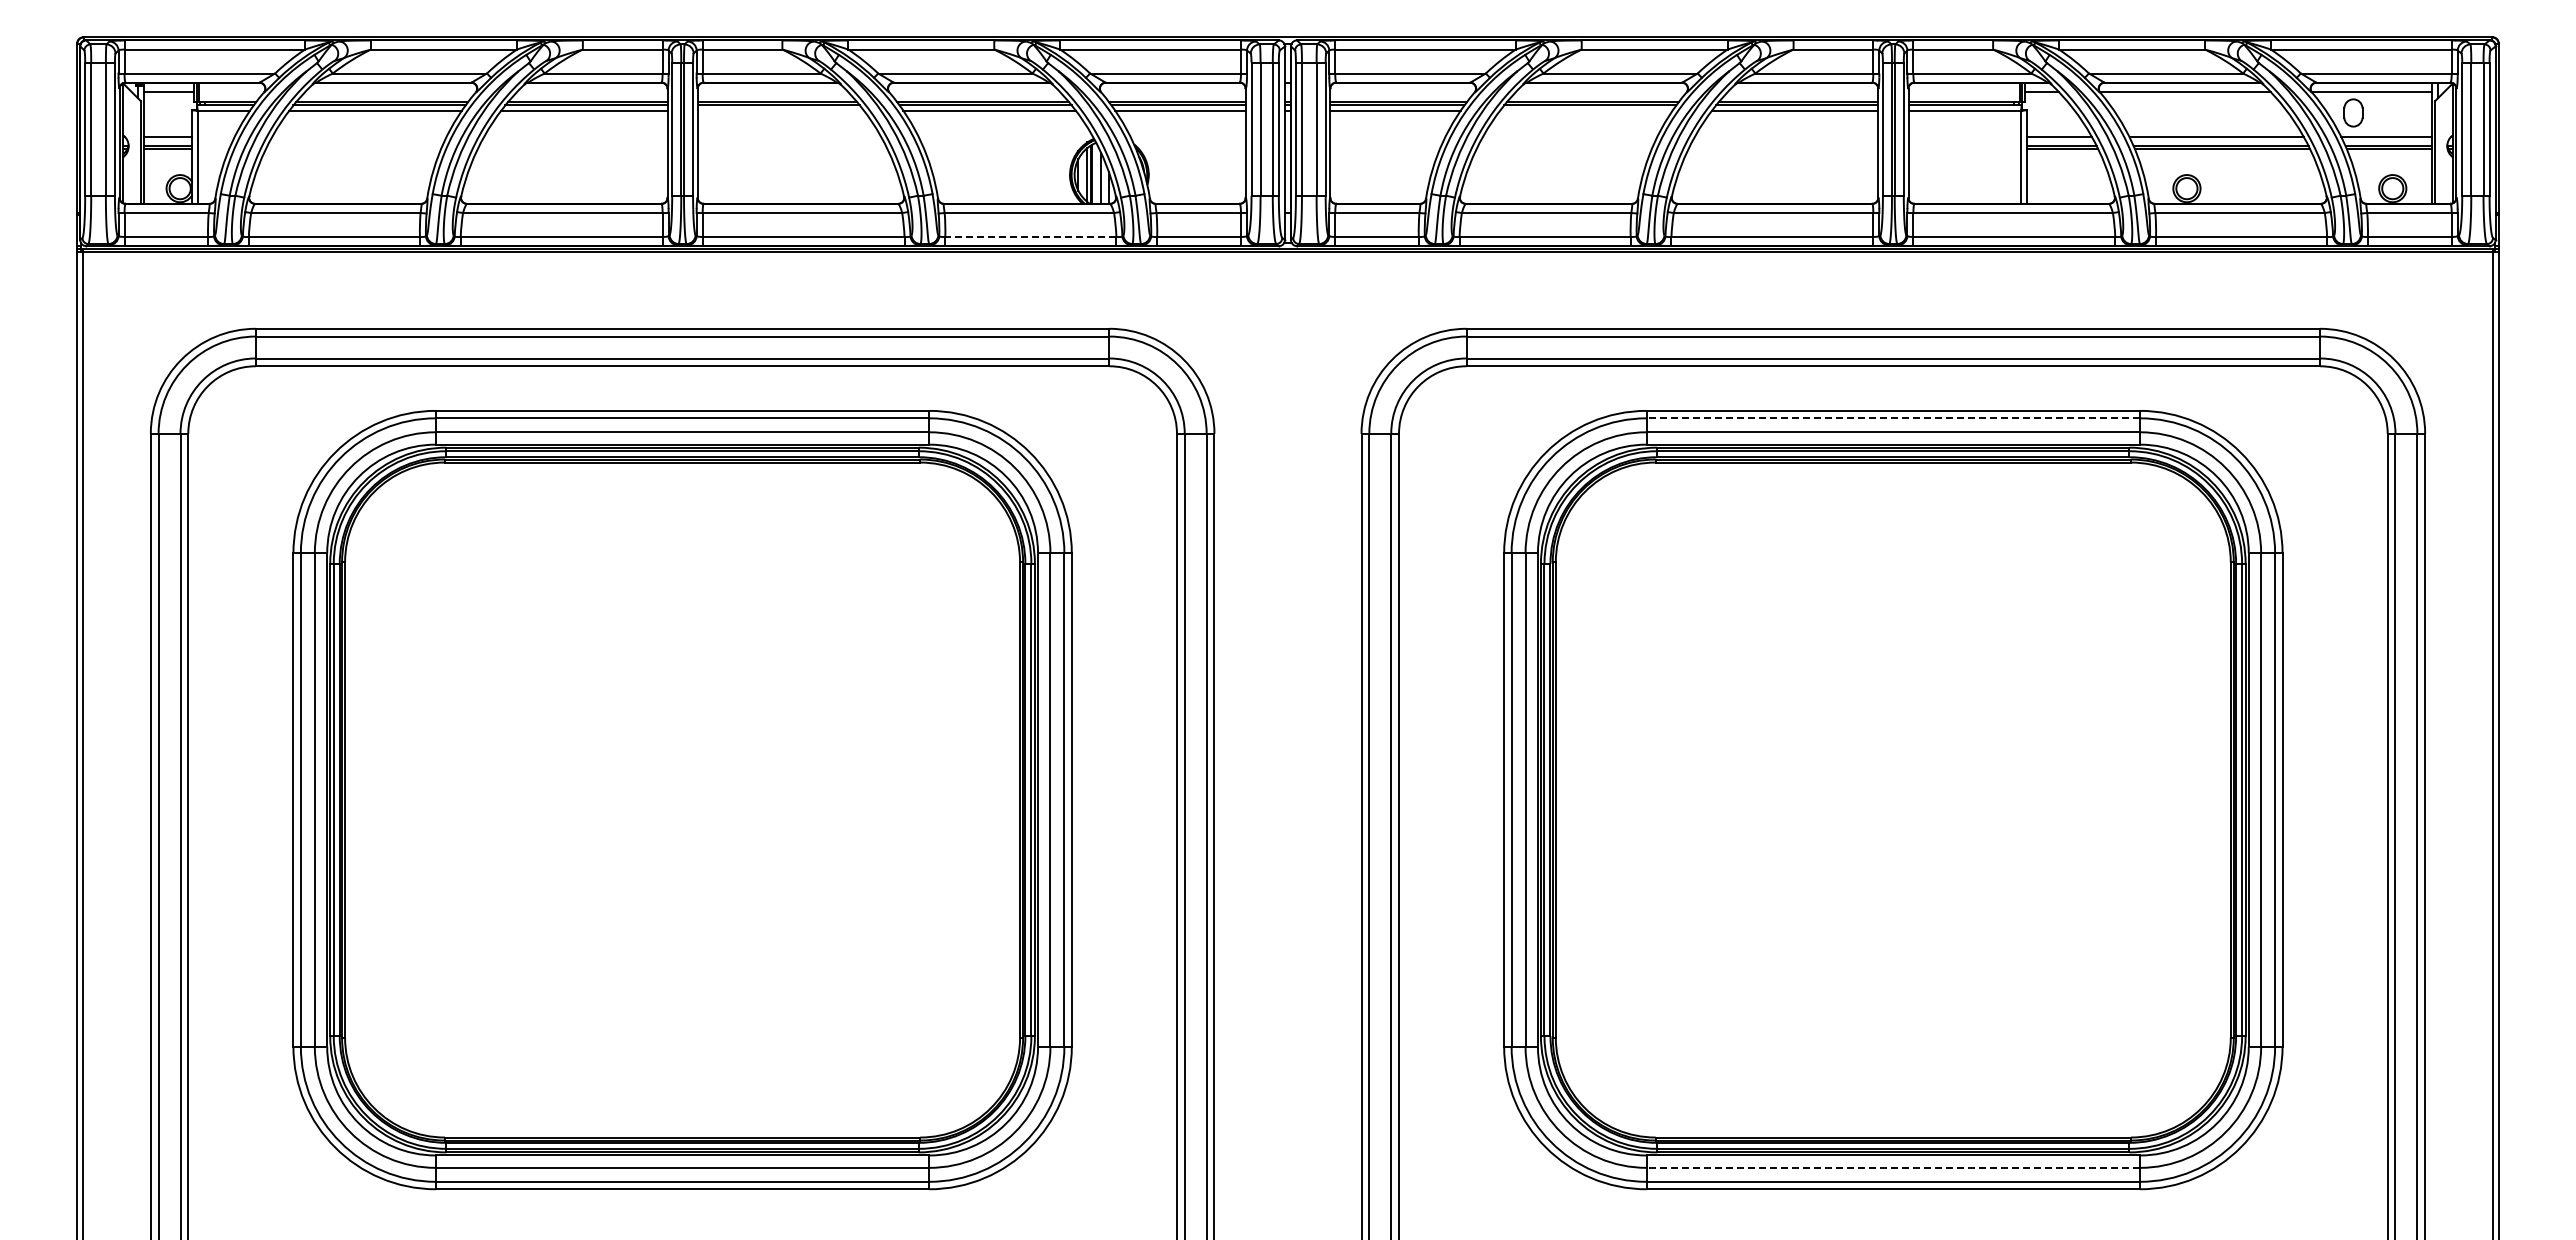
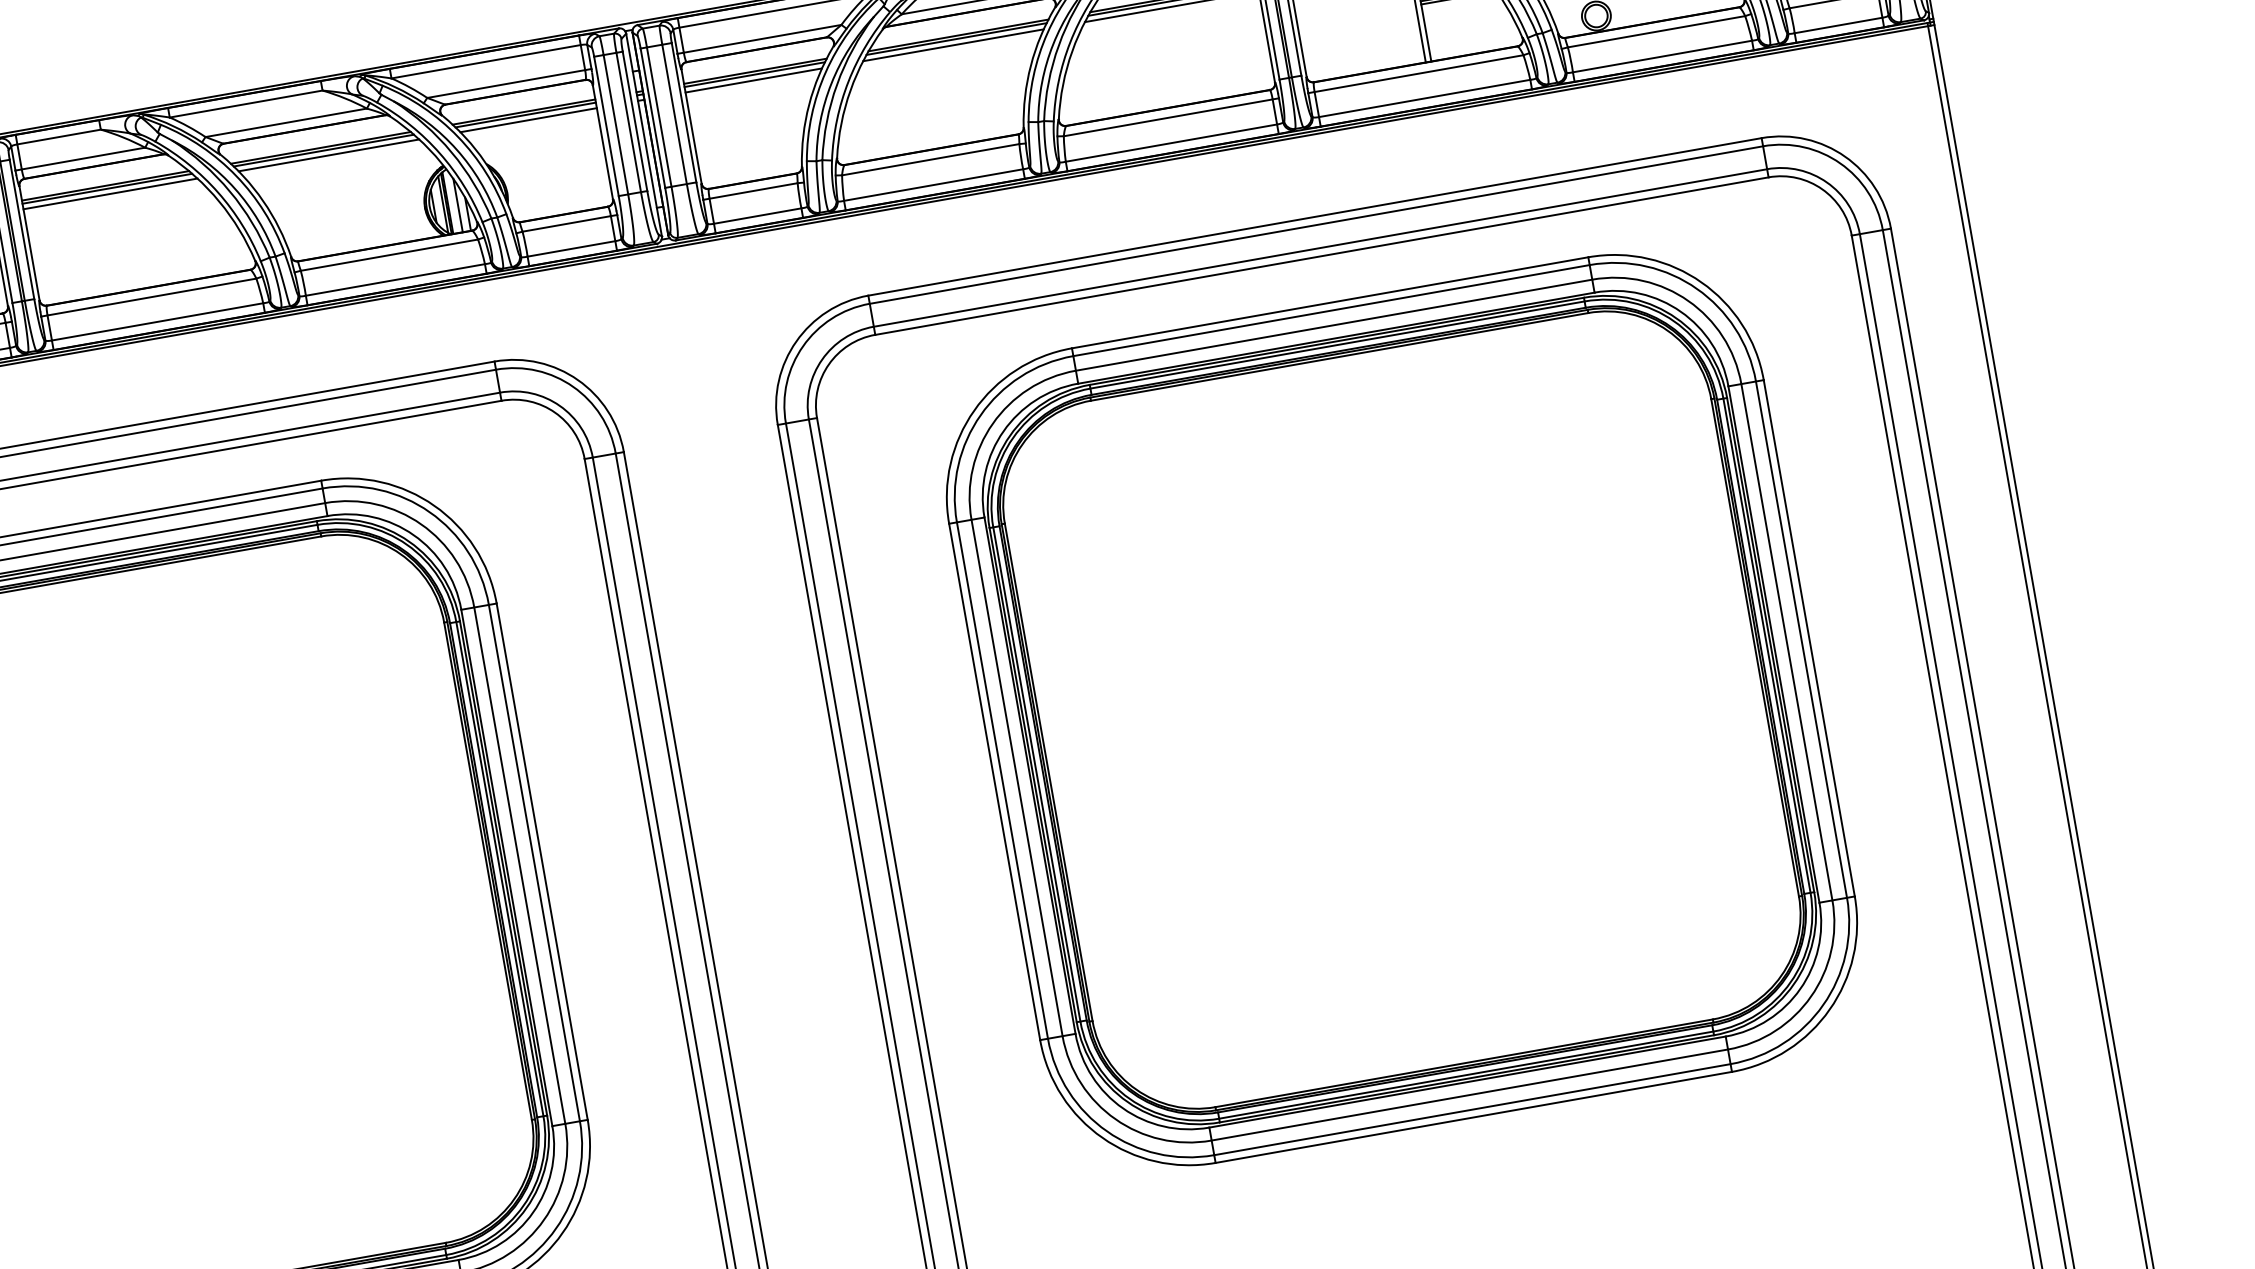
line: (780, 110) -> (110, 193), added
line: (1586, 110) -> (953, 45), added
line: (1030, 236) -> (394, 279), dashed -> solid
line: (1893, 418) -> (1331, 310), dashed -> solid
line: (1893, 1167) -> (1469, 1094), dashed -> solid

